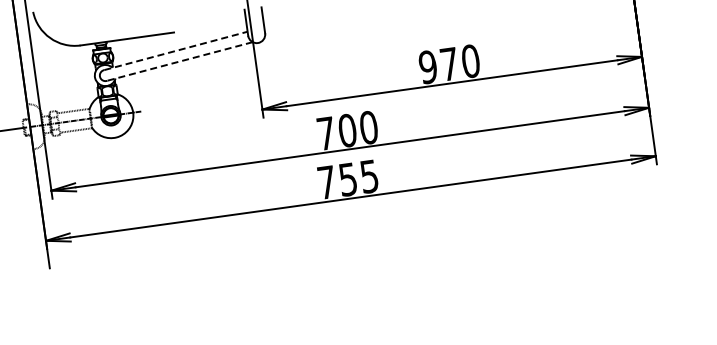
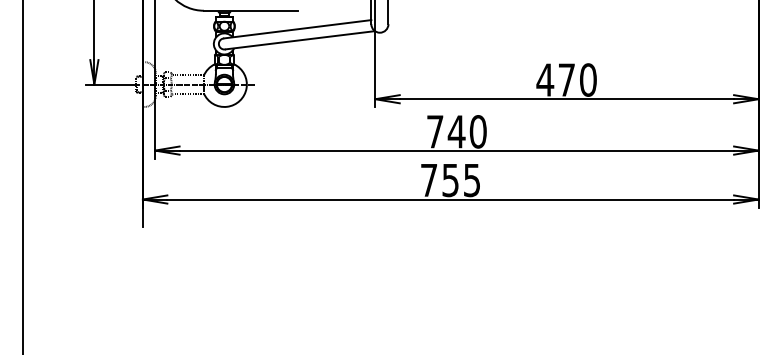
line: (176, 51) -> (298, 29), dashed -> solid
line: (179, 61) -> (299, 40), dashed -> solid
text: (428, 66) -> (545, 79), 970 -> 470
text: (347, 130) -> (456, 131), 700 -> 740

